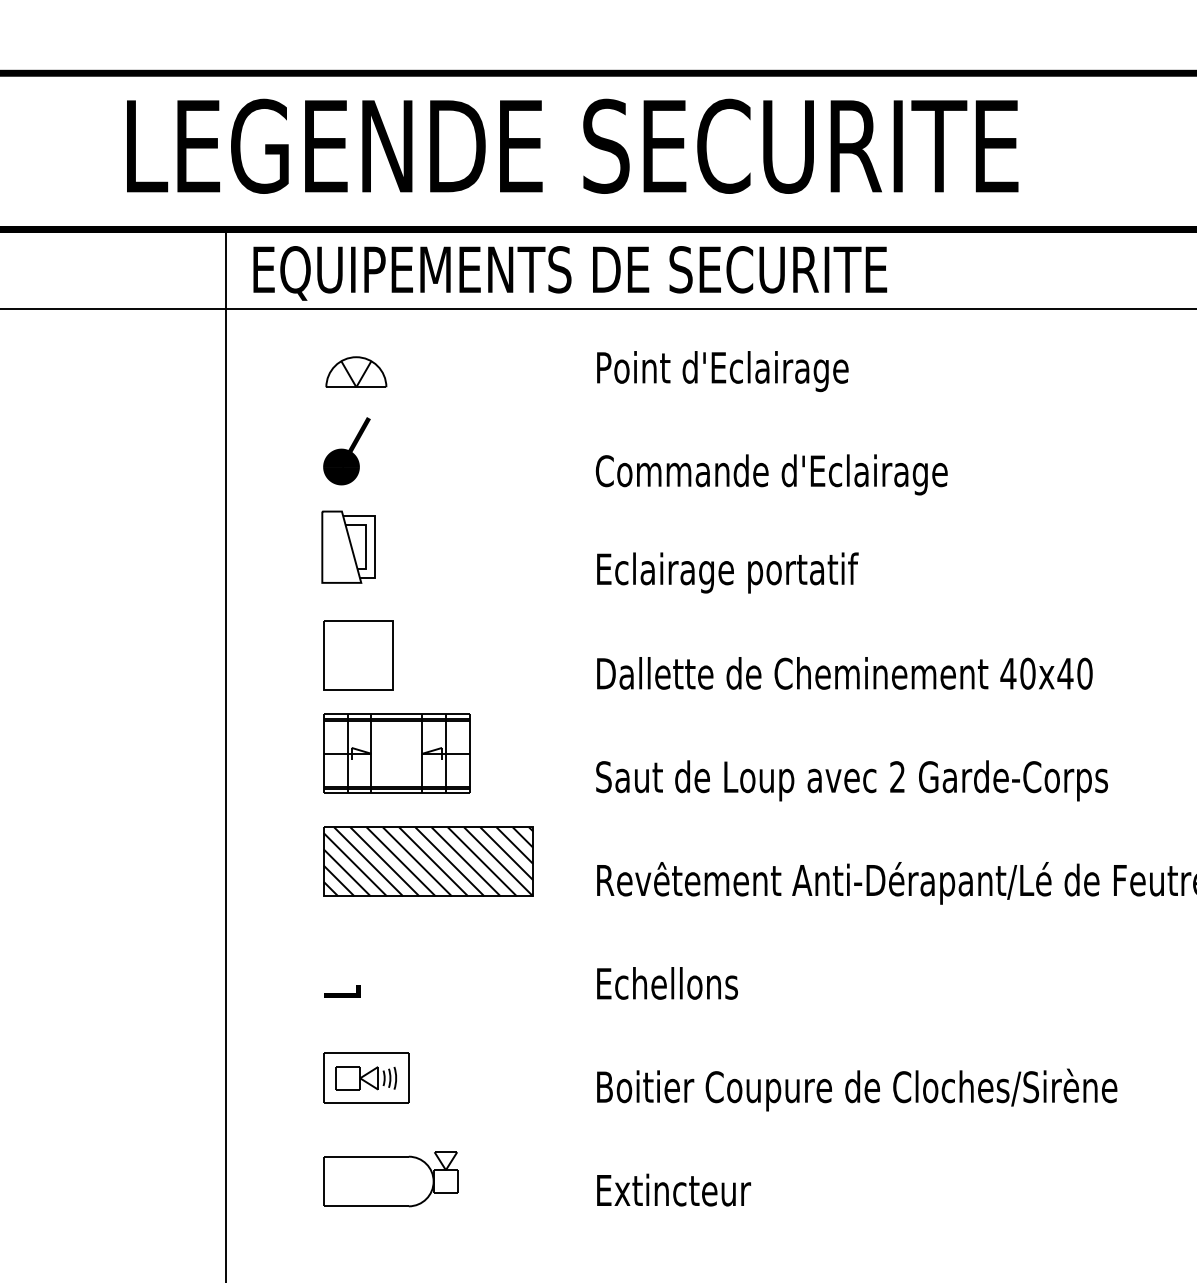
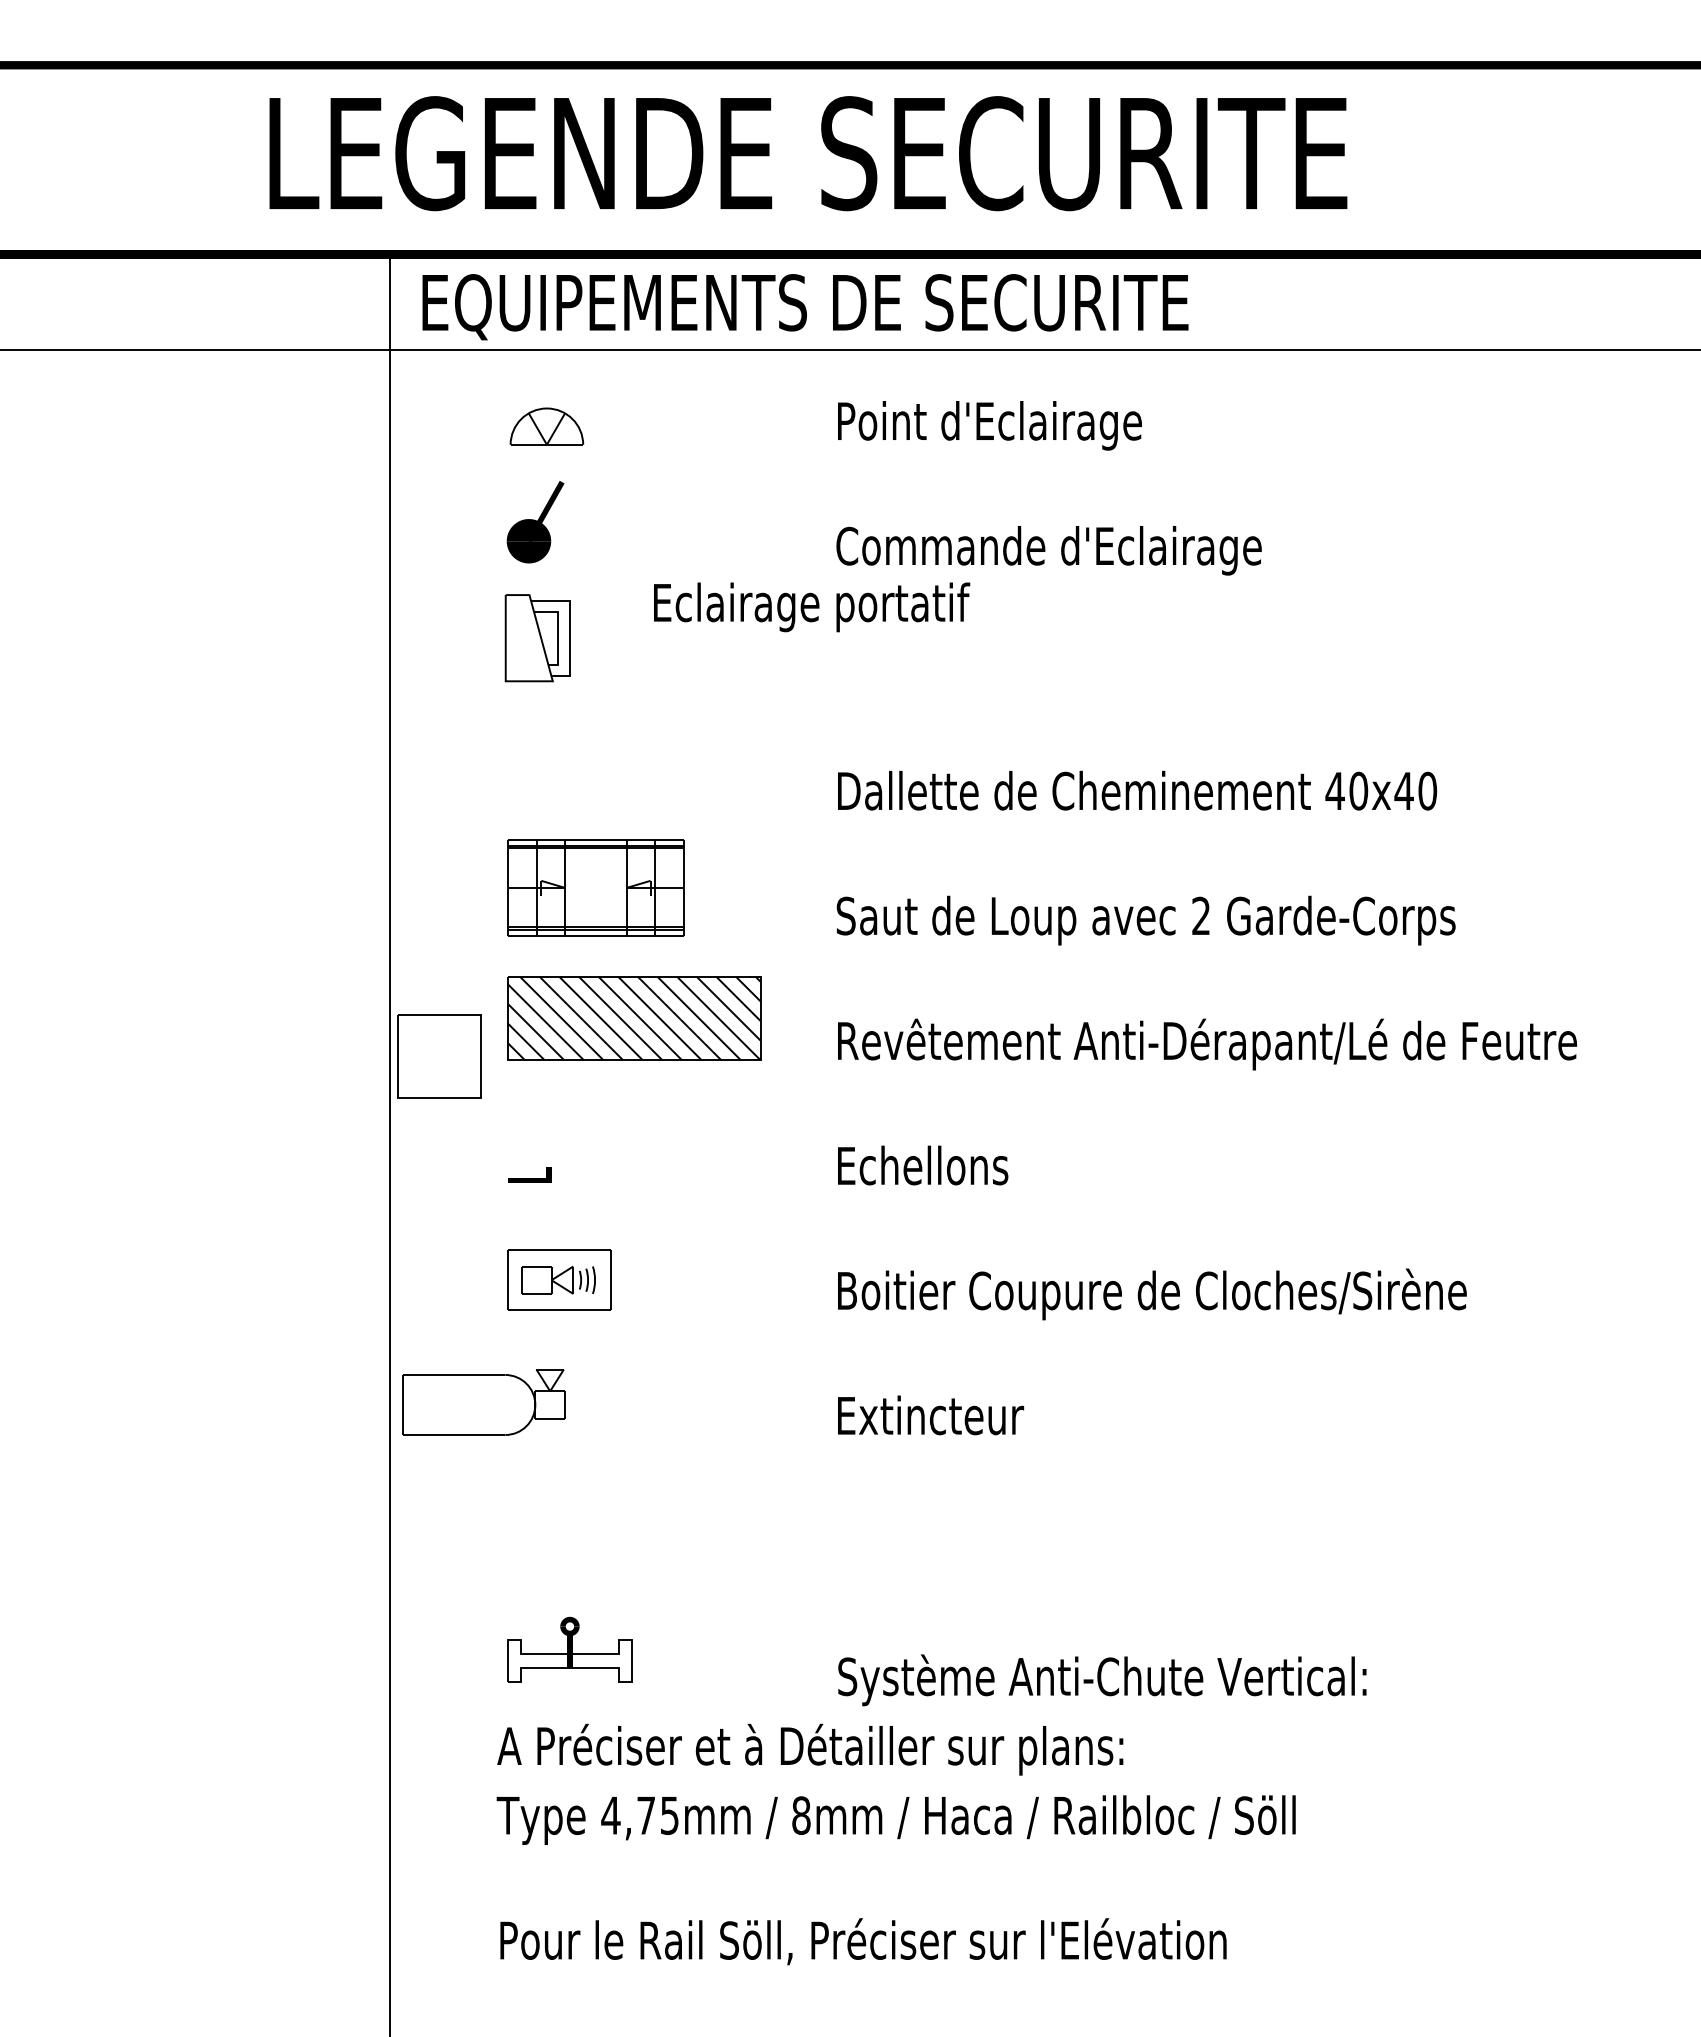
text: (728, 573) -> (812, 607), moved
part: (358, 655) -> (439, 1056), moved
part: (390, 1179) -> (483, 1402), moved

